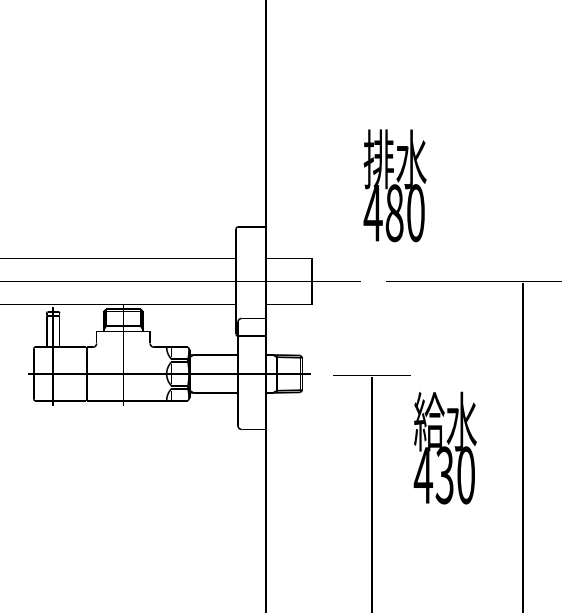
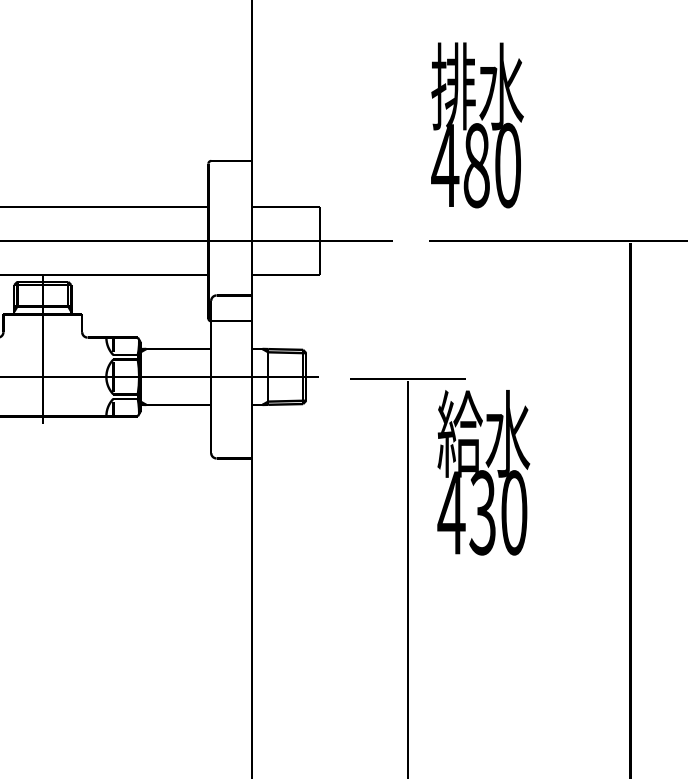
text: (394, 185) -> (476, 124), moved
text: (444, 447) -> (482, 471), moved

